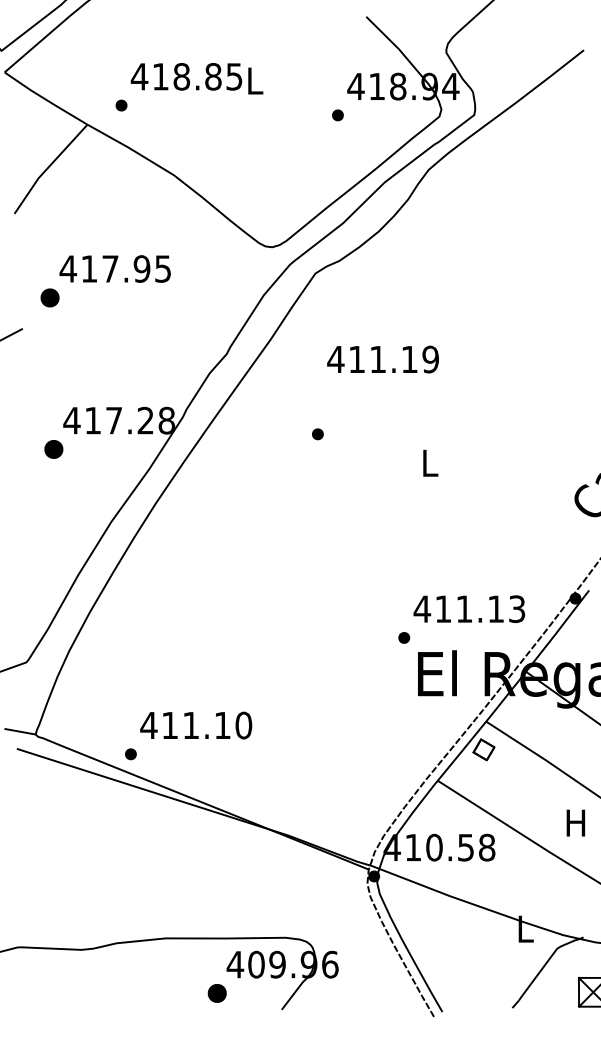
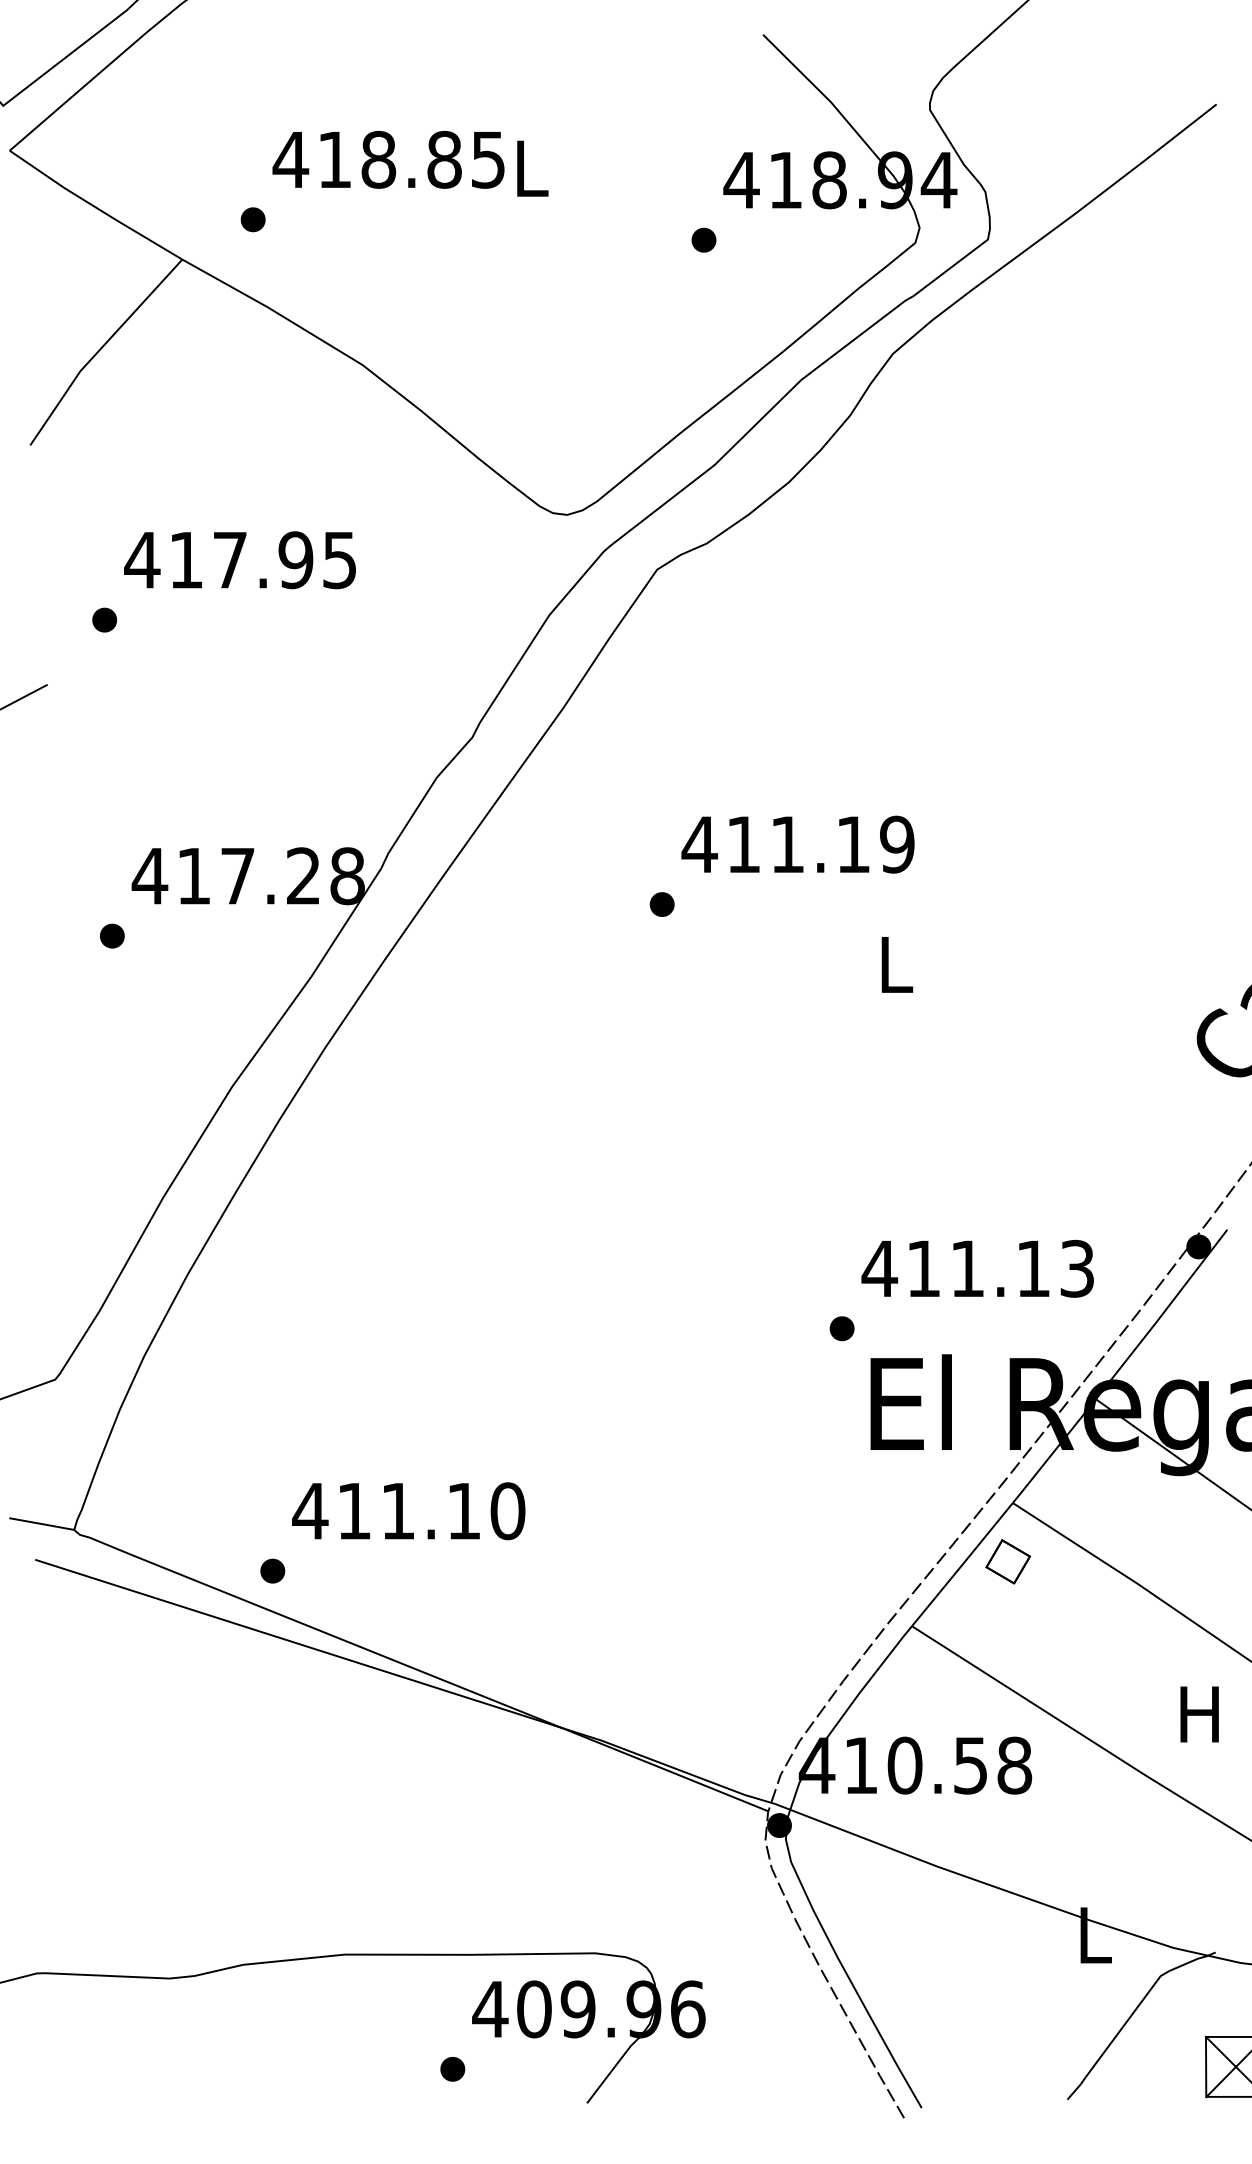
part: (50, 297) -> (105, 619), size x0.62
text: (382, 359) -> (796, 844), moved
part: (53, 449) -> (111, 936), size x0.62
part: (217, 993) -> (453, 2069), size x0.62

